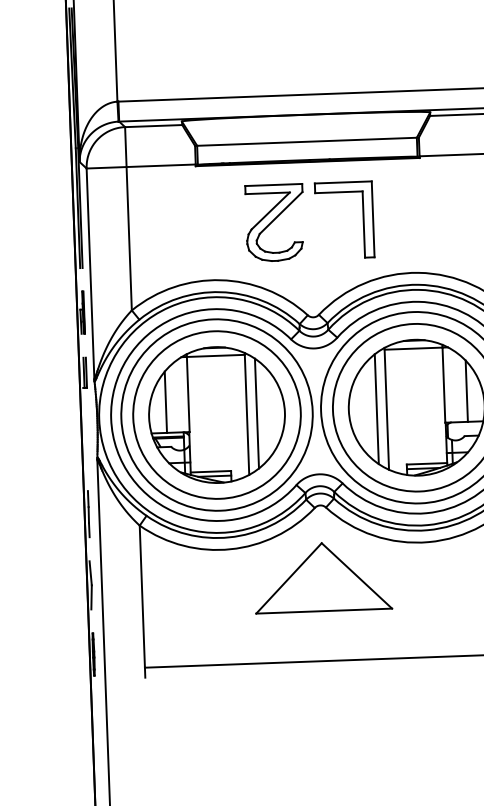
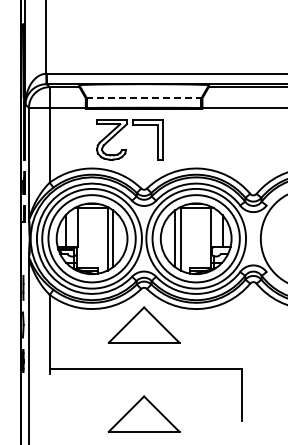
line: (307, 142) -> (144, 98), solid -> dashed
part: (303, 240) -> (126, 149), moved
part: (327, 746) -> (143, 413), added

